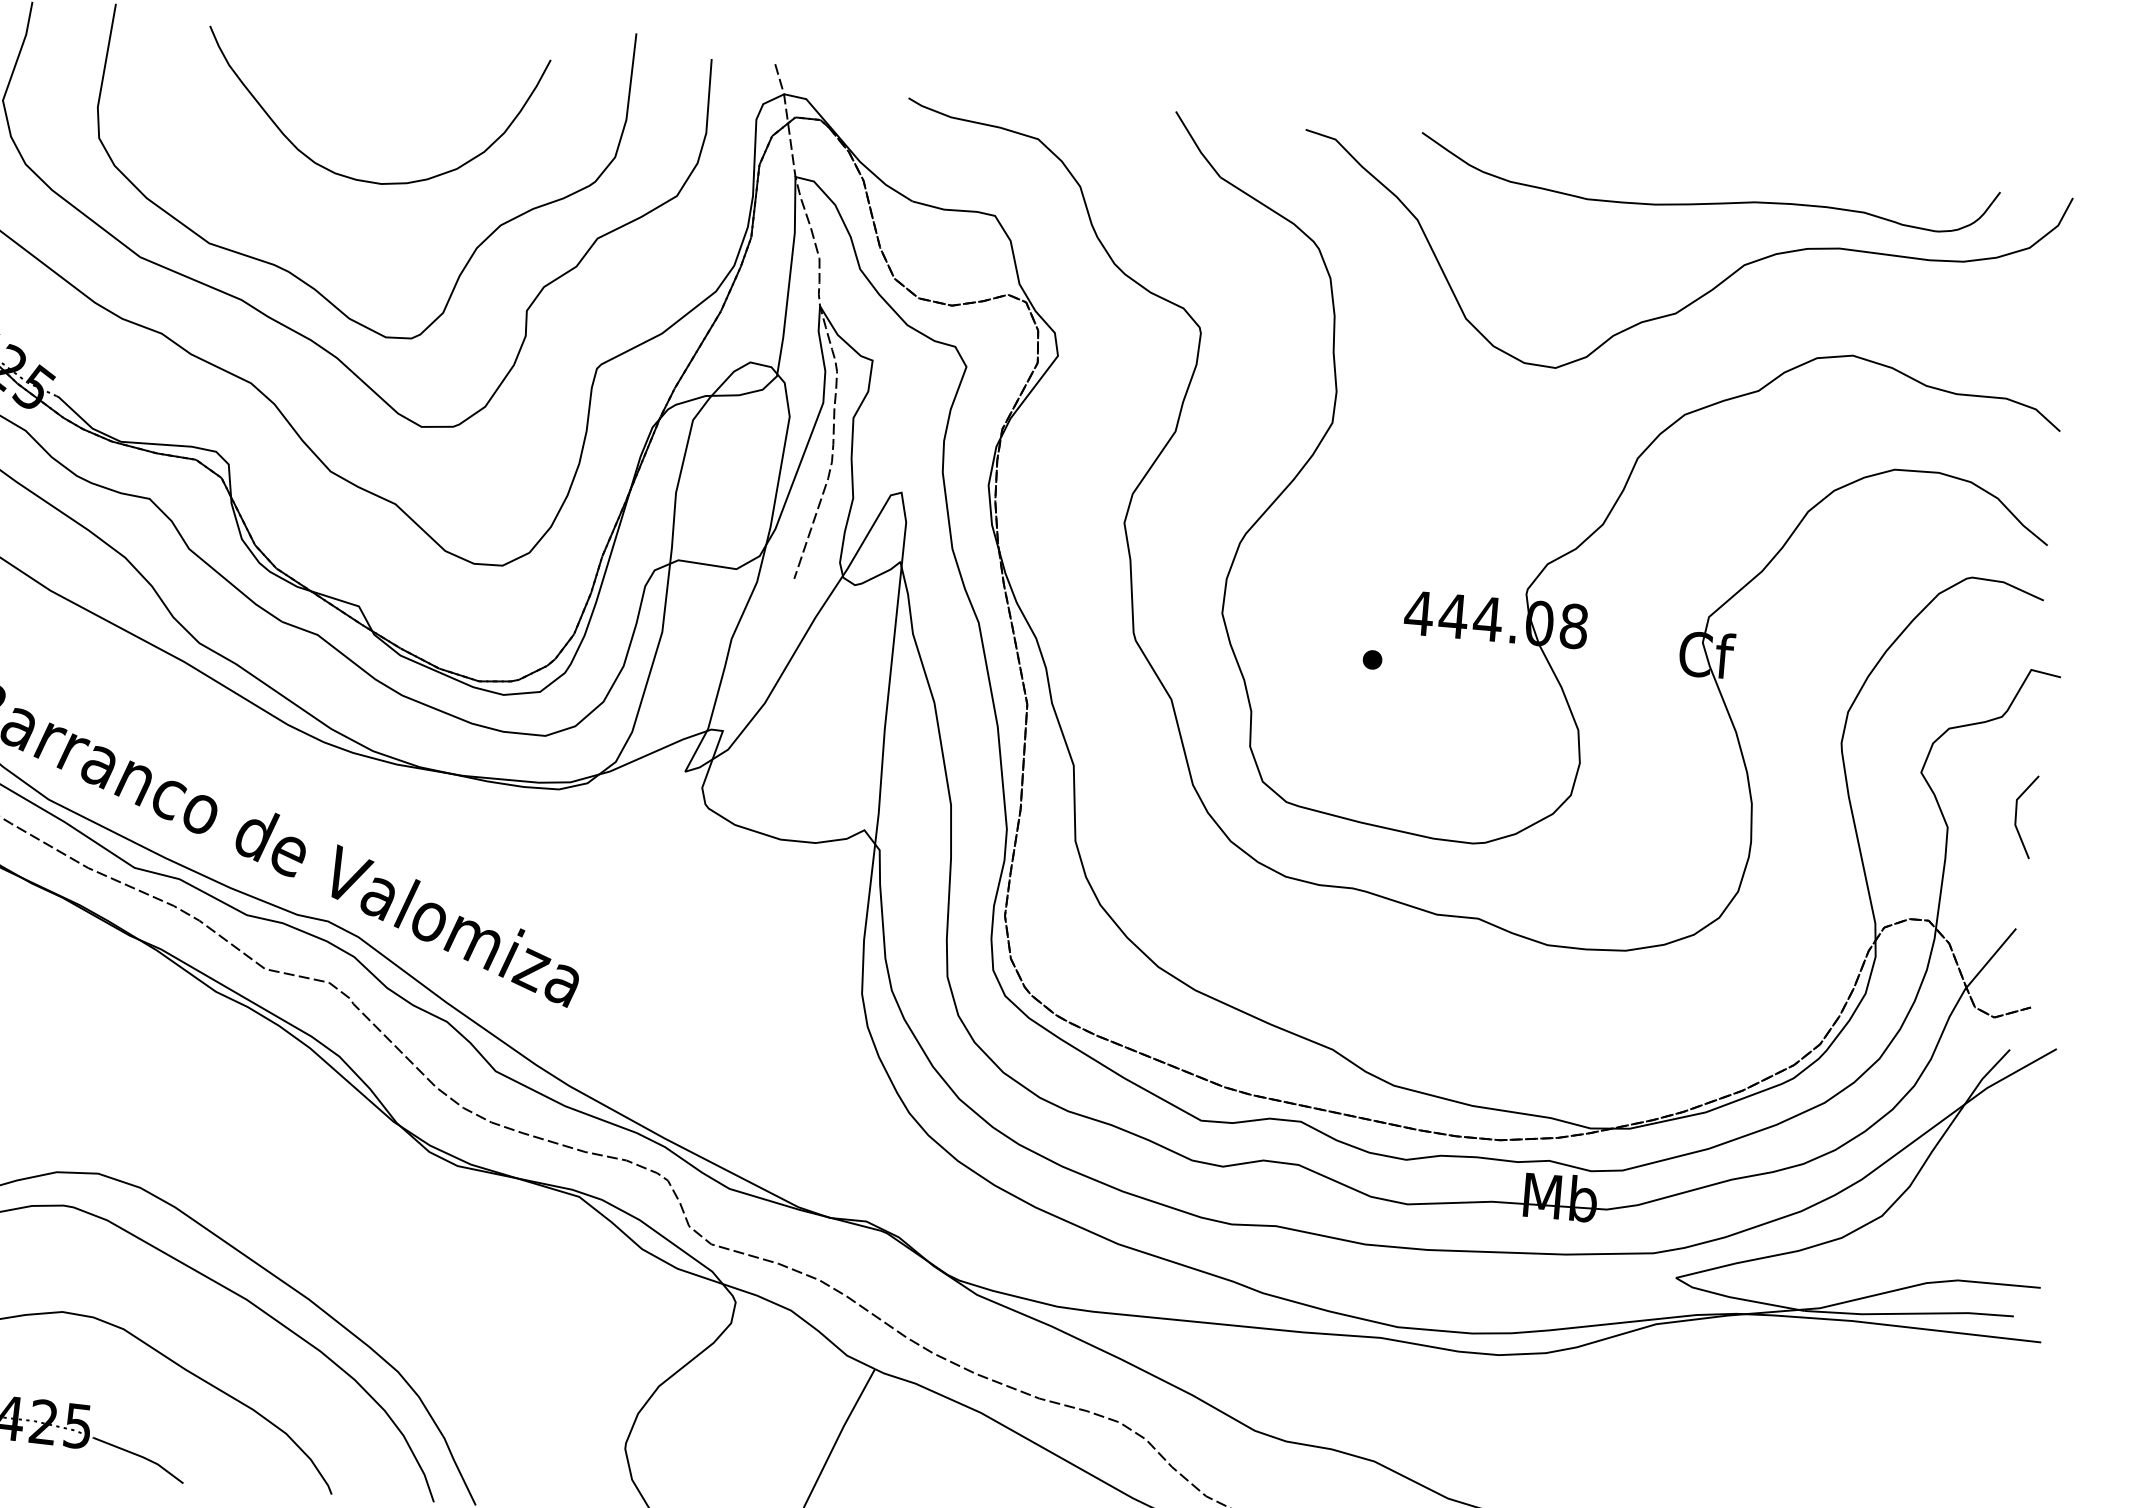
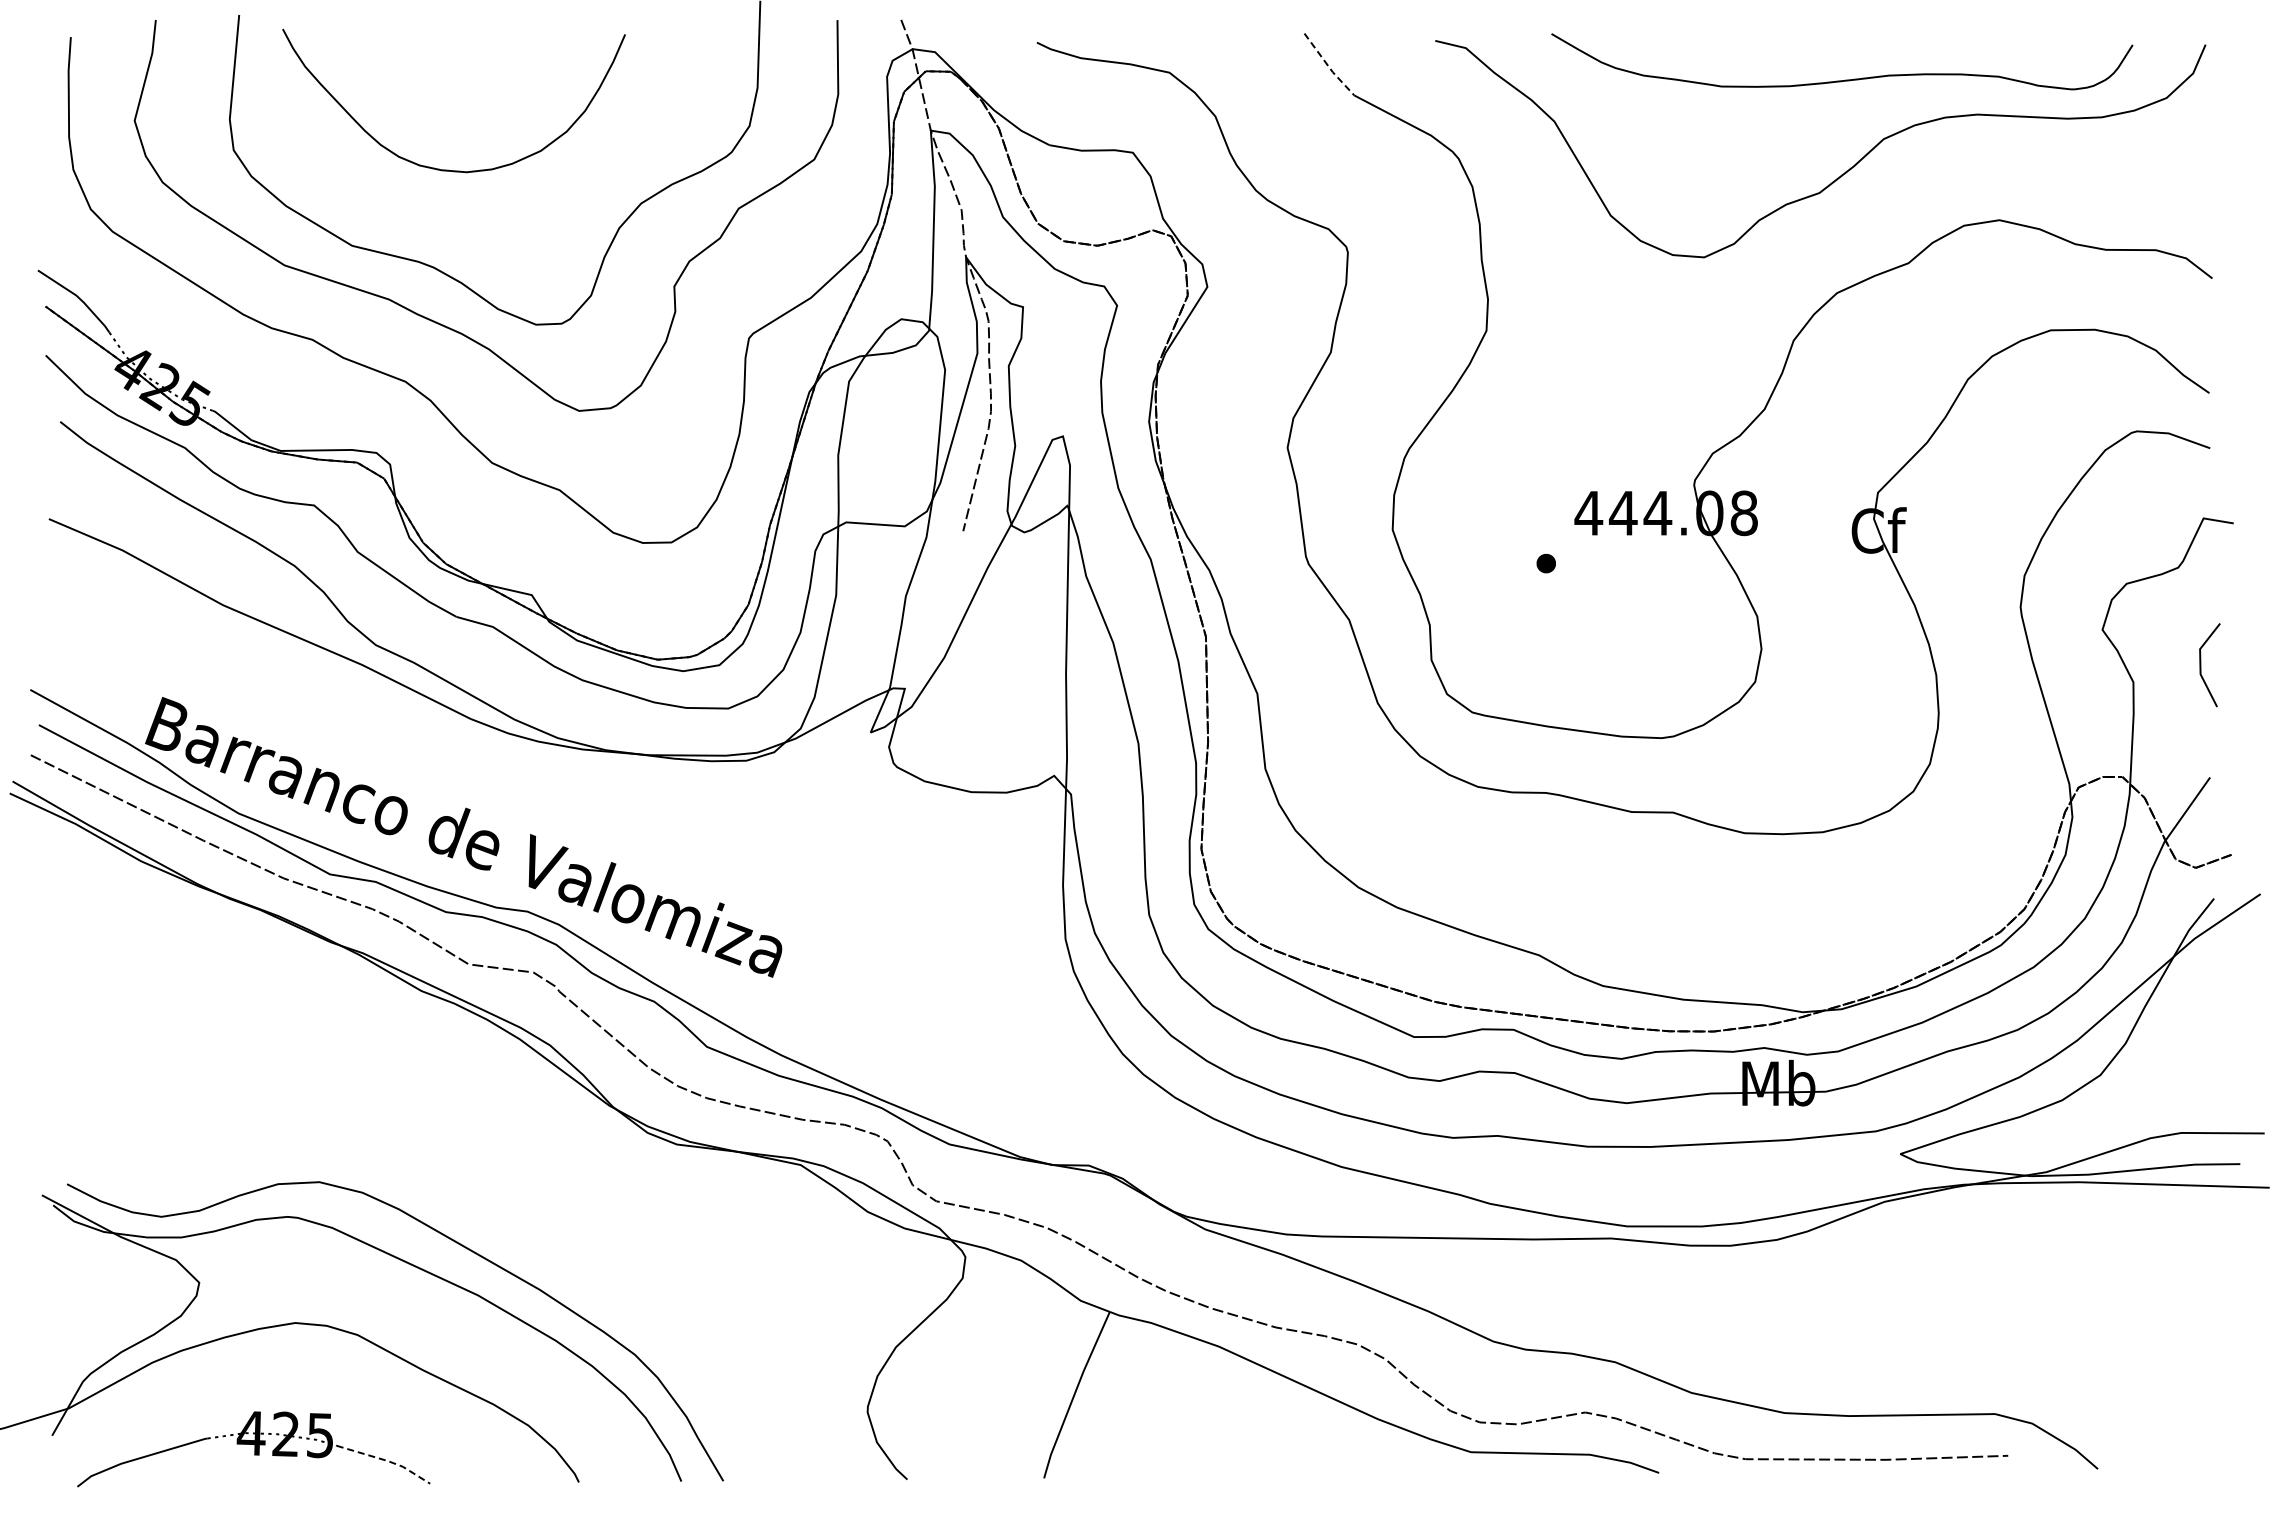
line: (1197, 146) -> (1328, 66), solid -> dashed
curve: (363, 179) -> (448, 169), moved
line: (141, 1456) -> (386, 1460), solid -> dashed

